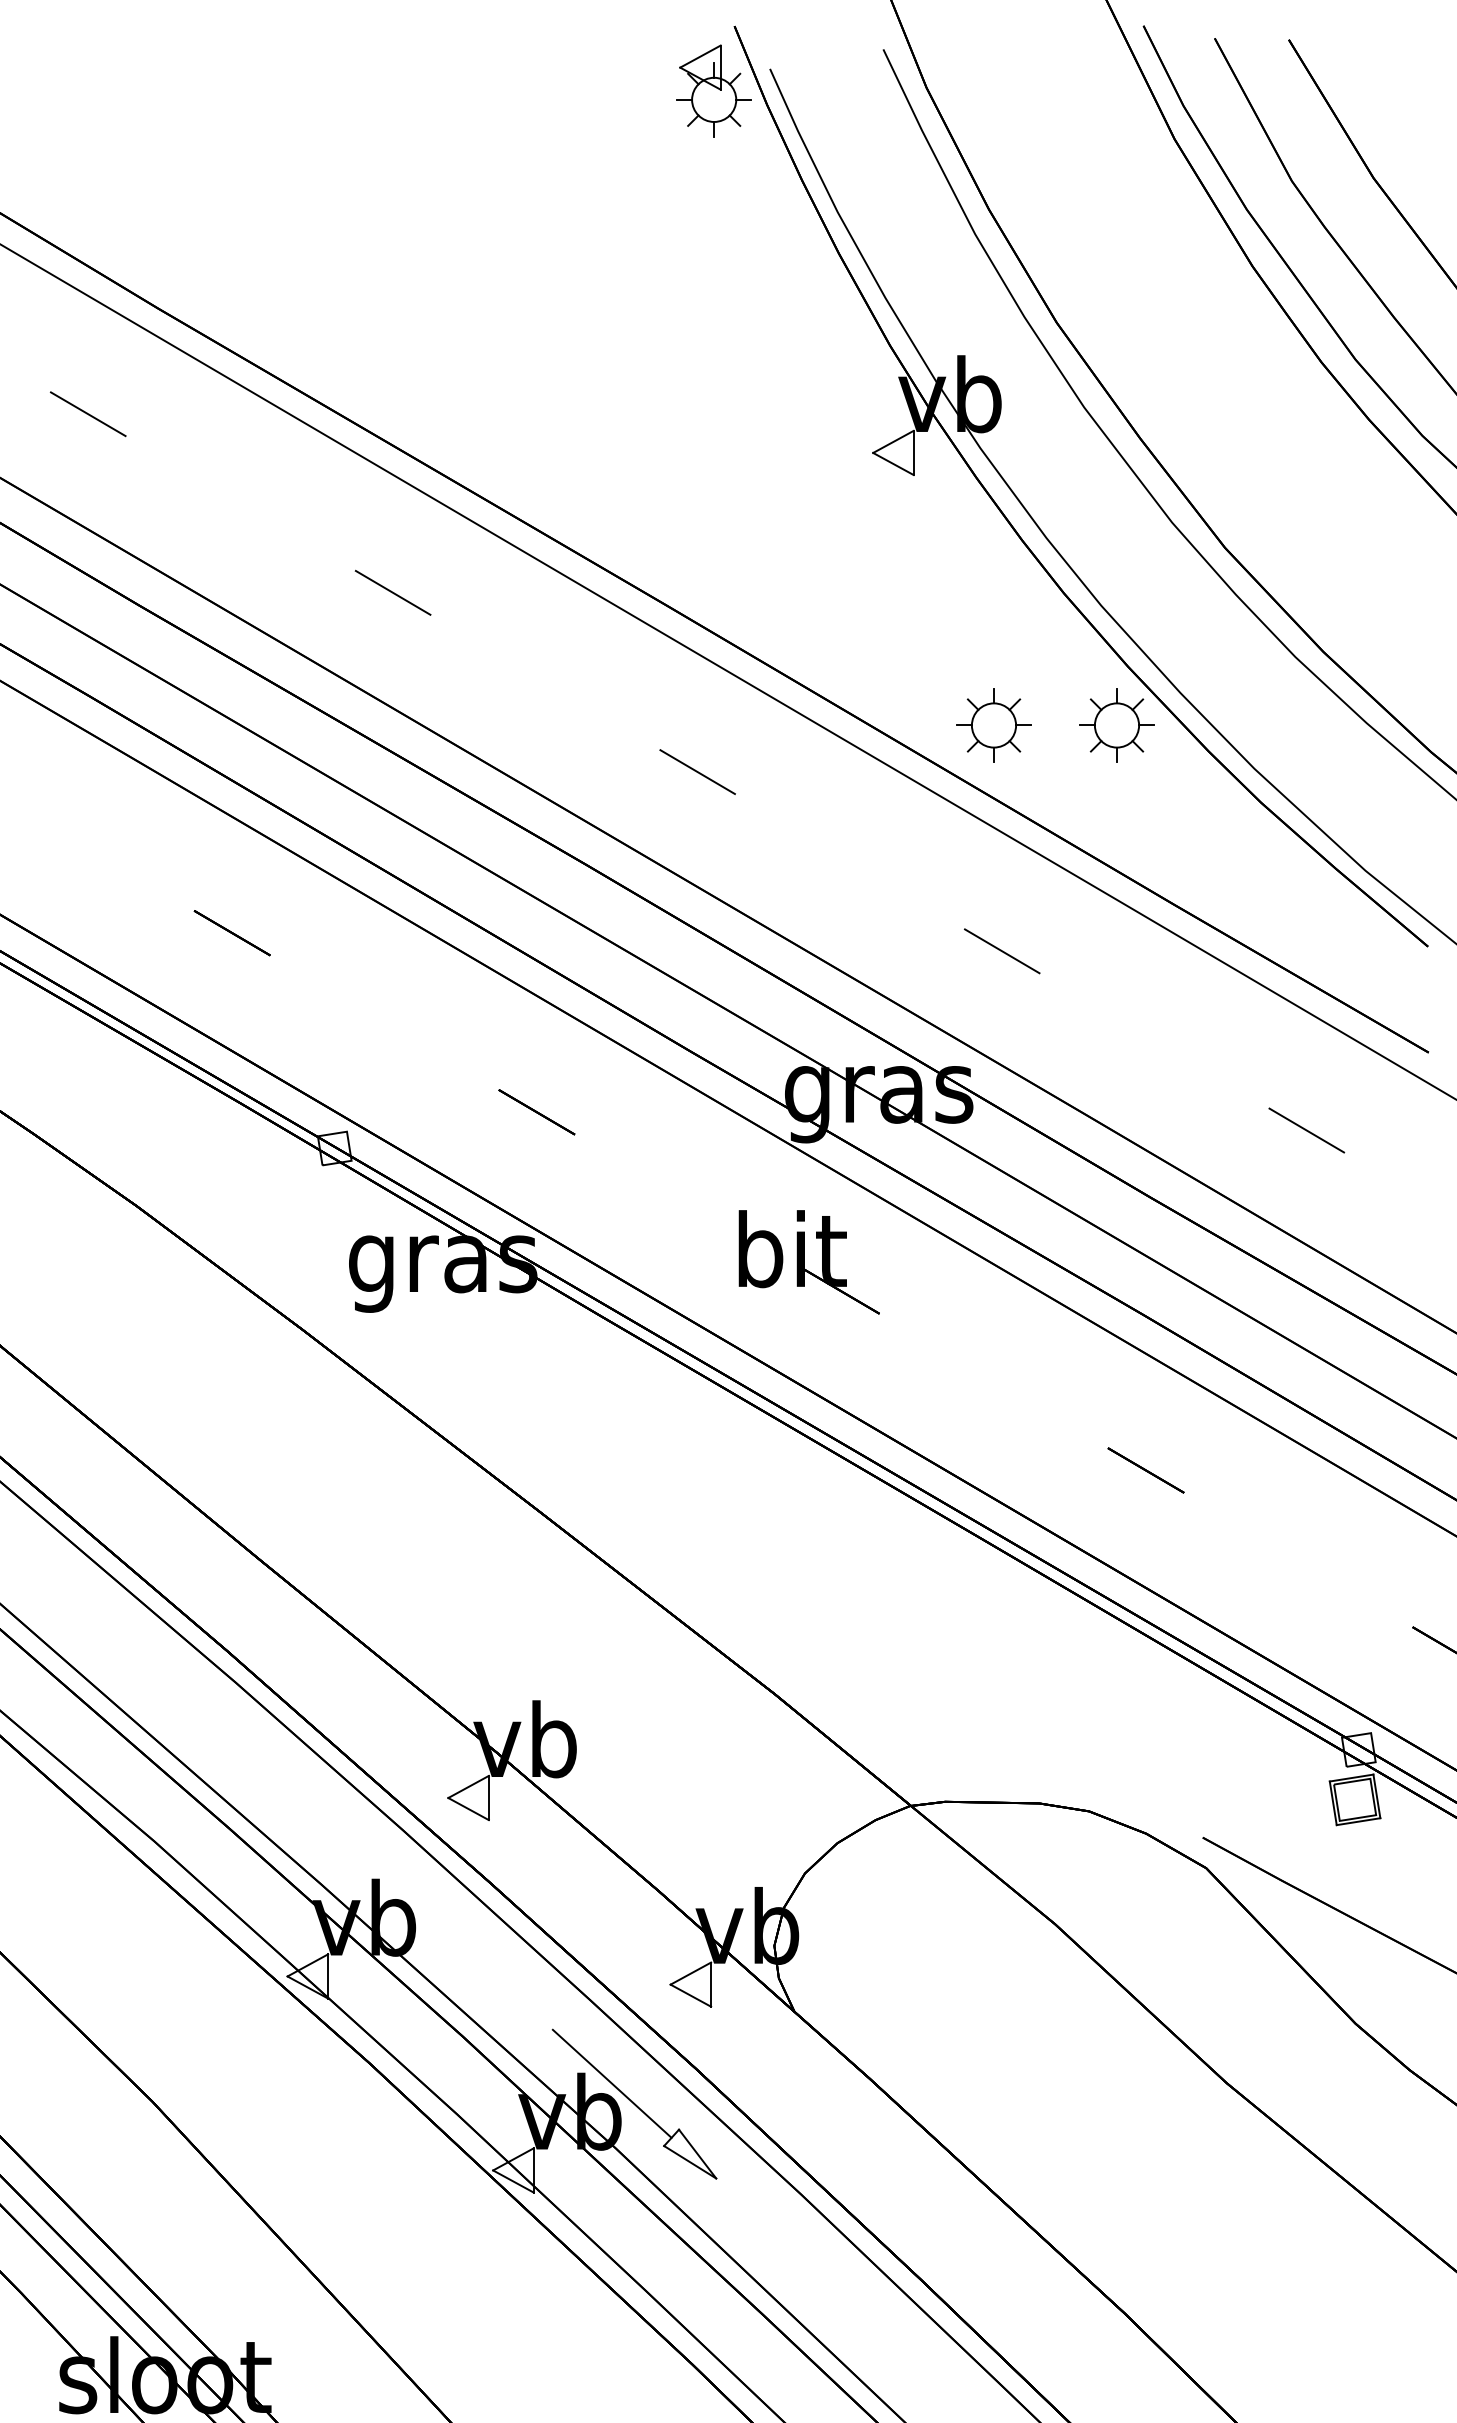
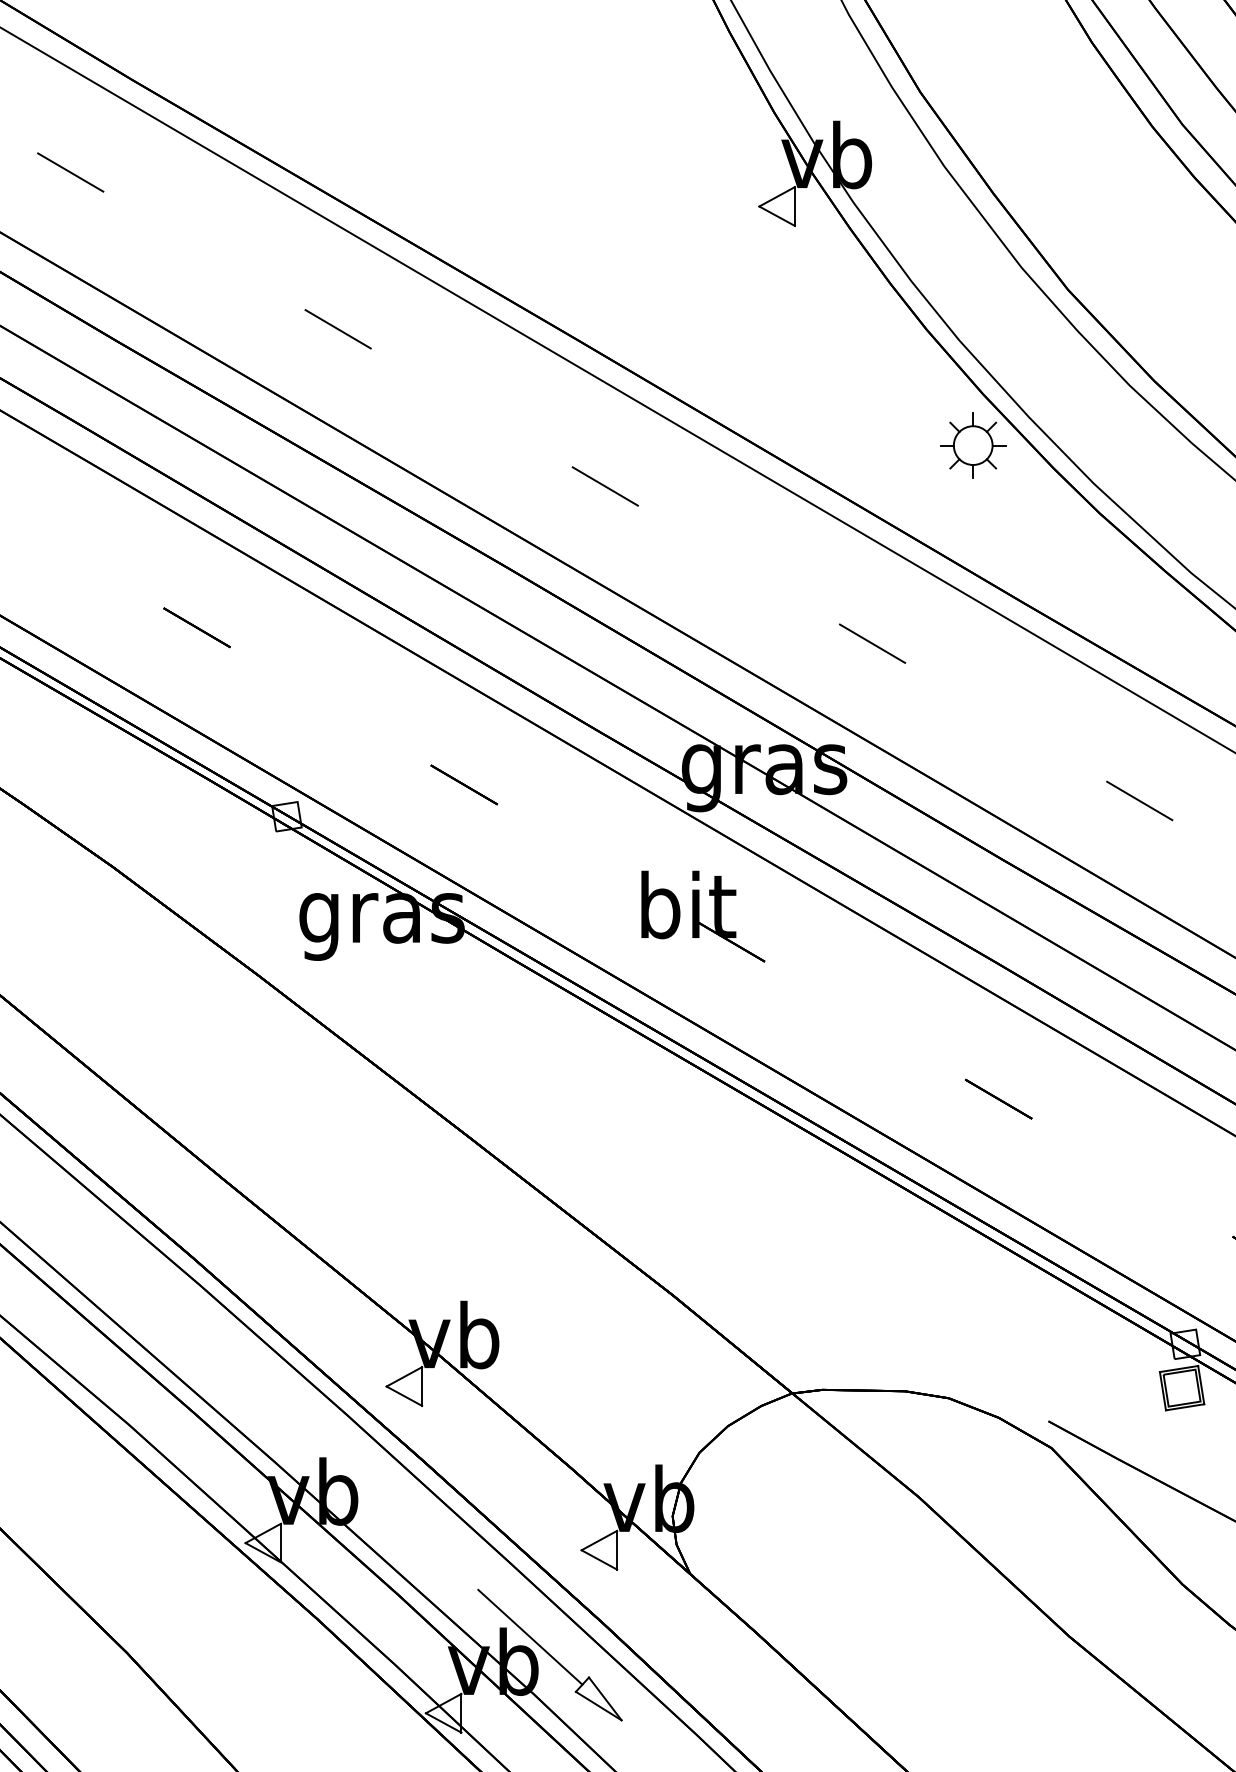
part: (993, 725) -> (864, 445), removed

